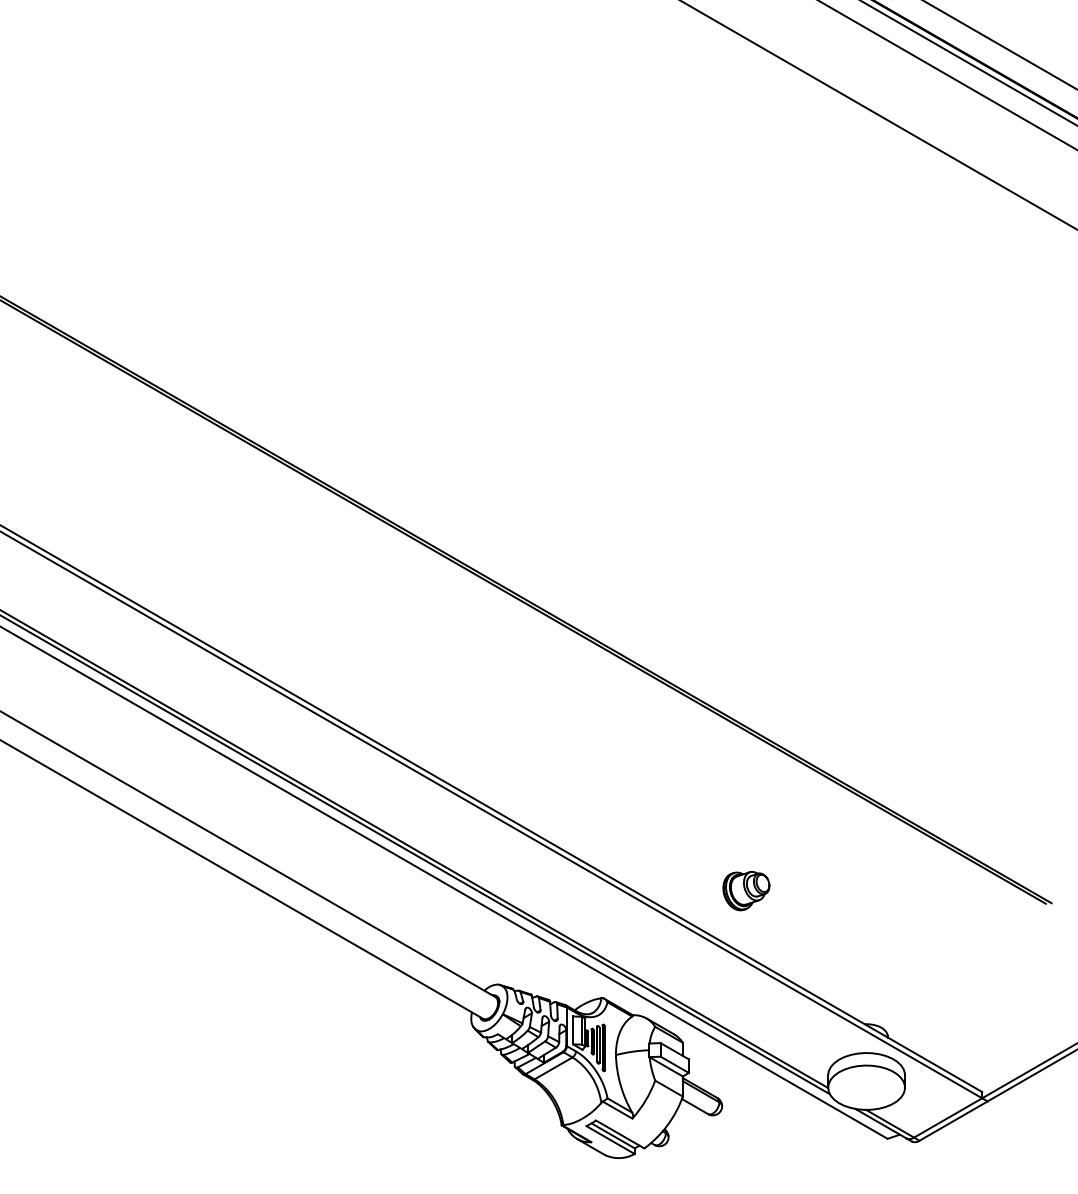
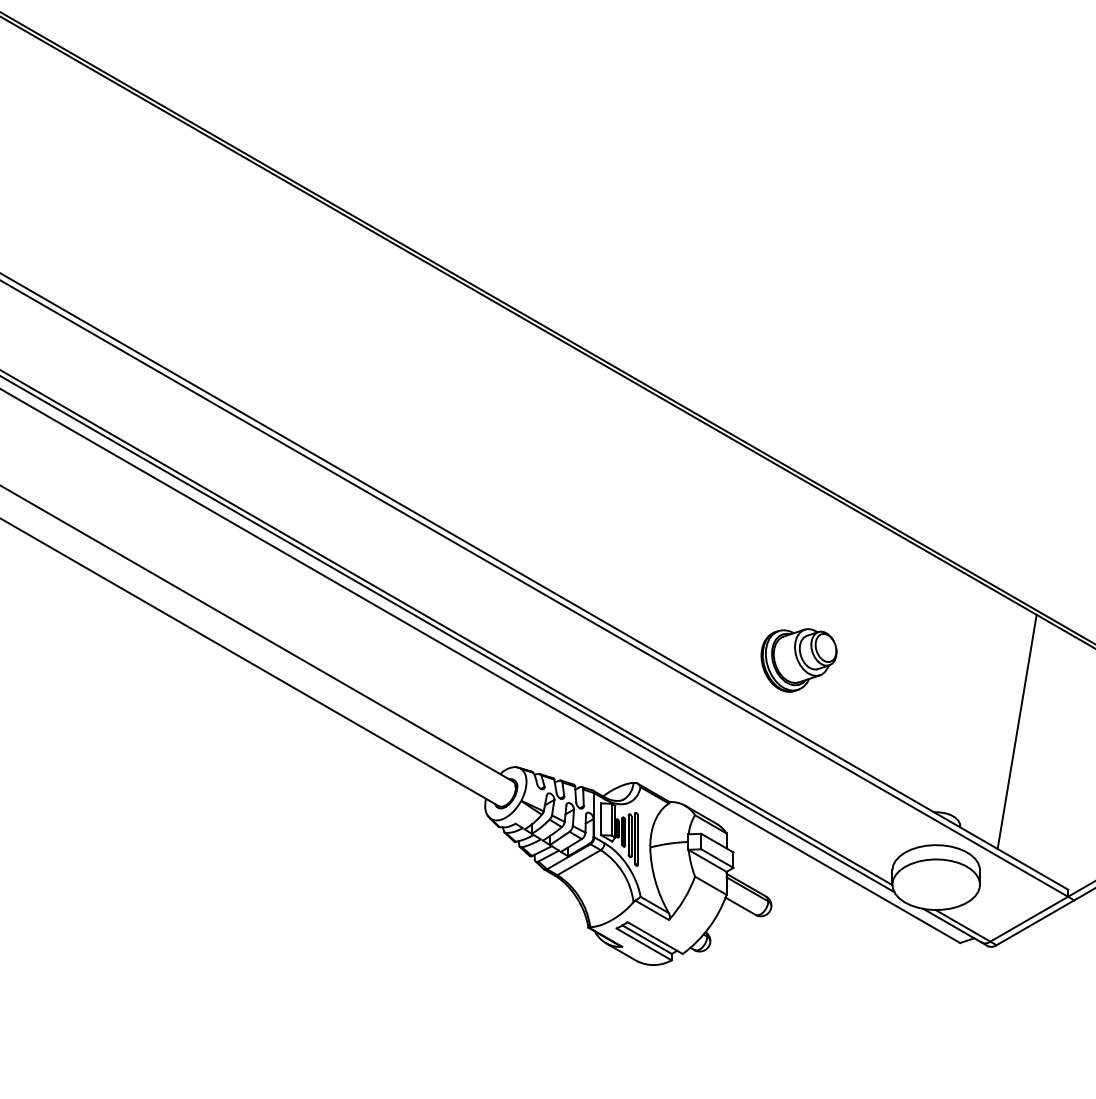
part: (746, 890) -> (799, 659), size x1.43
line: (937, 953) -> (1017, 731), added

